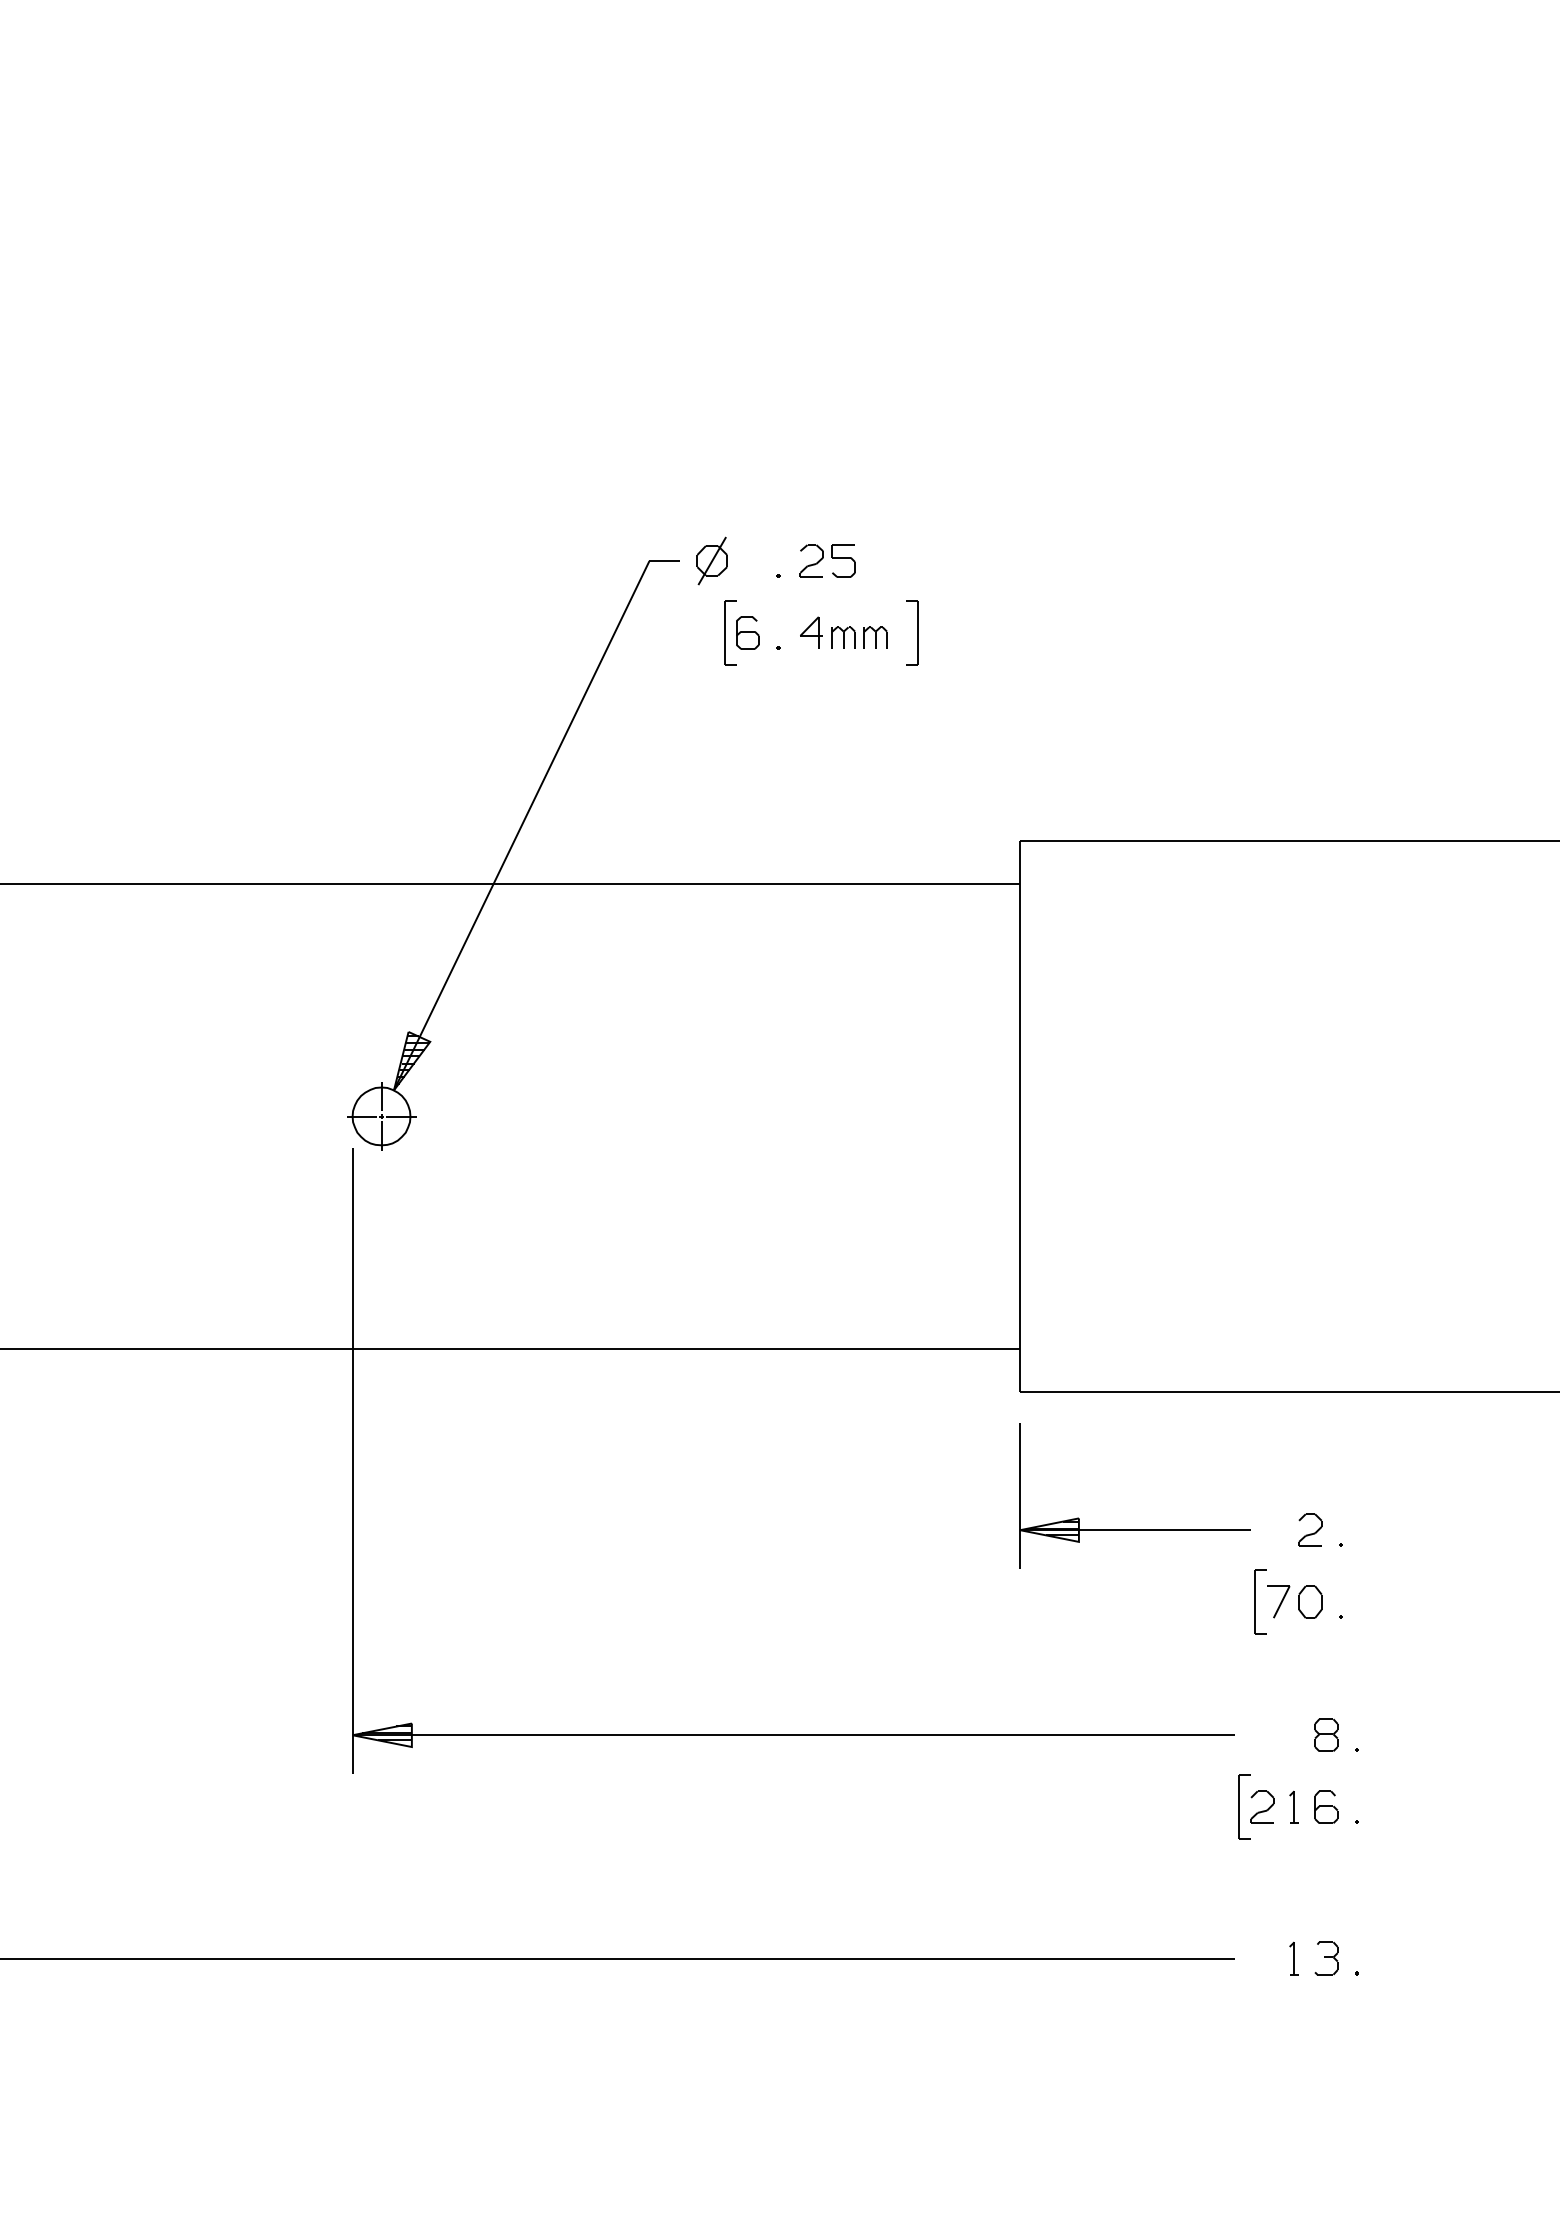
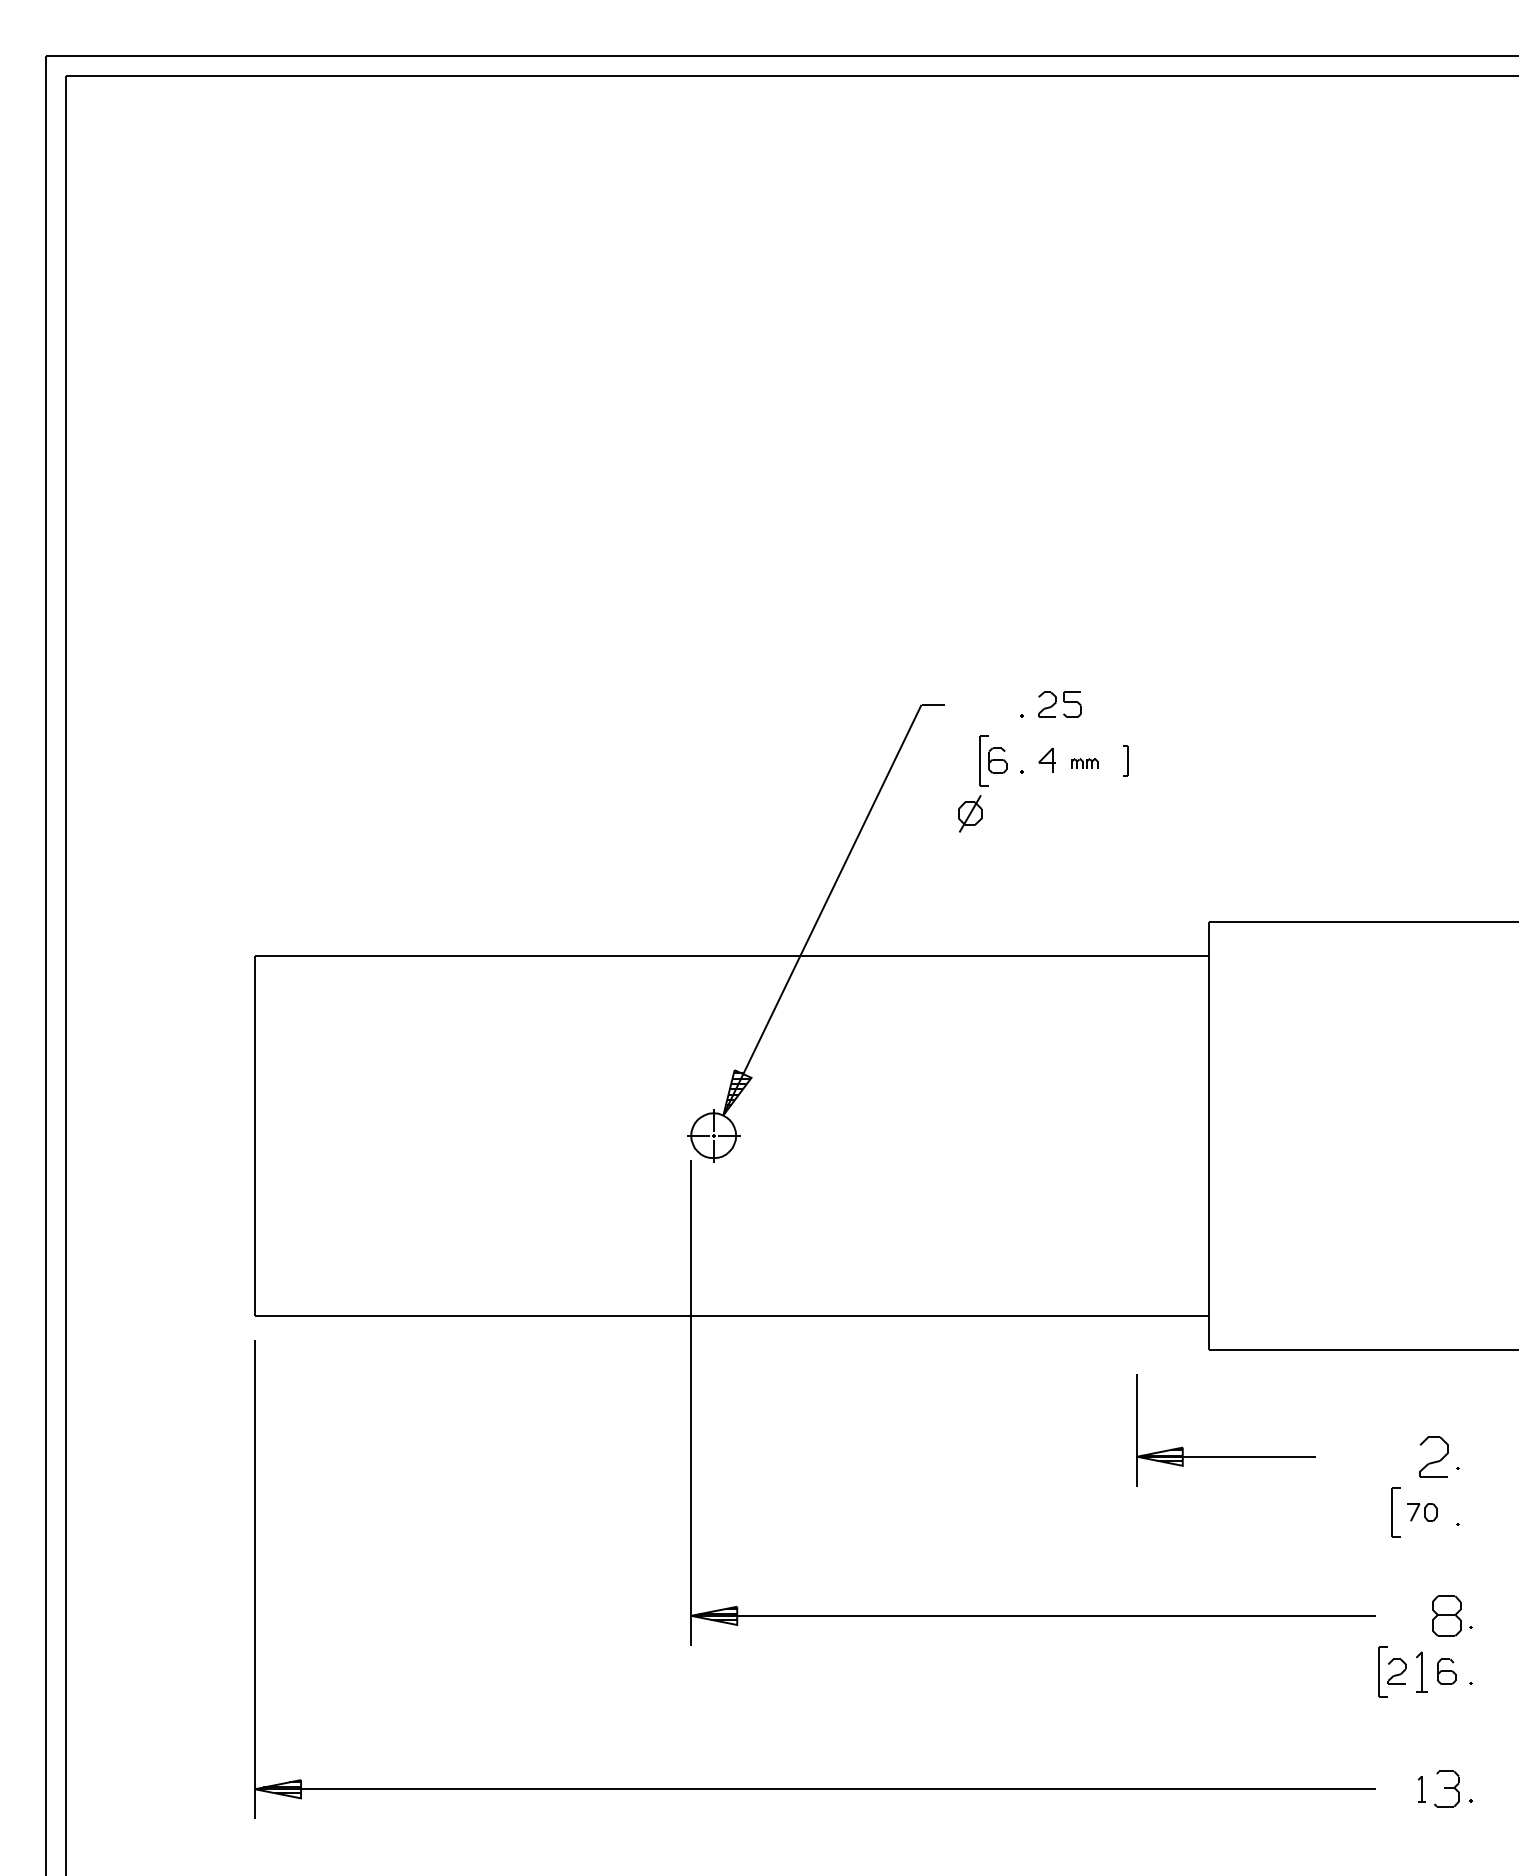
part: (712, 560) -> (970, 813), moved
part: (912, 632) -> (1125, 760), size x0.6
part: (859, 636) -> (1084, 763), size x0.6
part: (1134, 1529) -> (1225, 1456), moved
part: (1310, 1529) -> (1434, 1456), size x1.6
part: (1295, 1602) -> (1422, 1512), size x0.7
part: (1326, 1734) -> (1446, 1615), size x1.6
part: (1293, 1806) -> (1421, 1671), size x1.6
part: (1326, 1957) -> (1446, 1788), size x1.4

